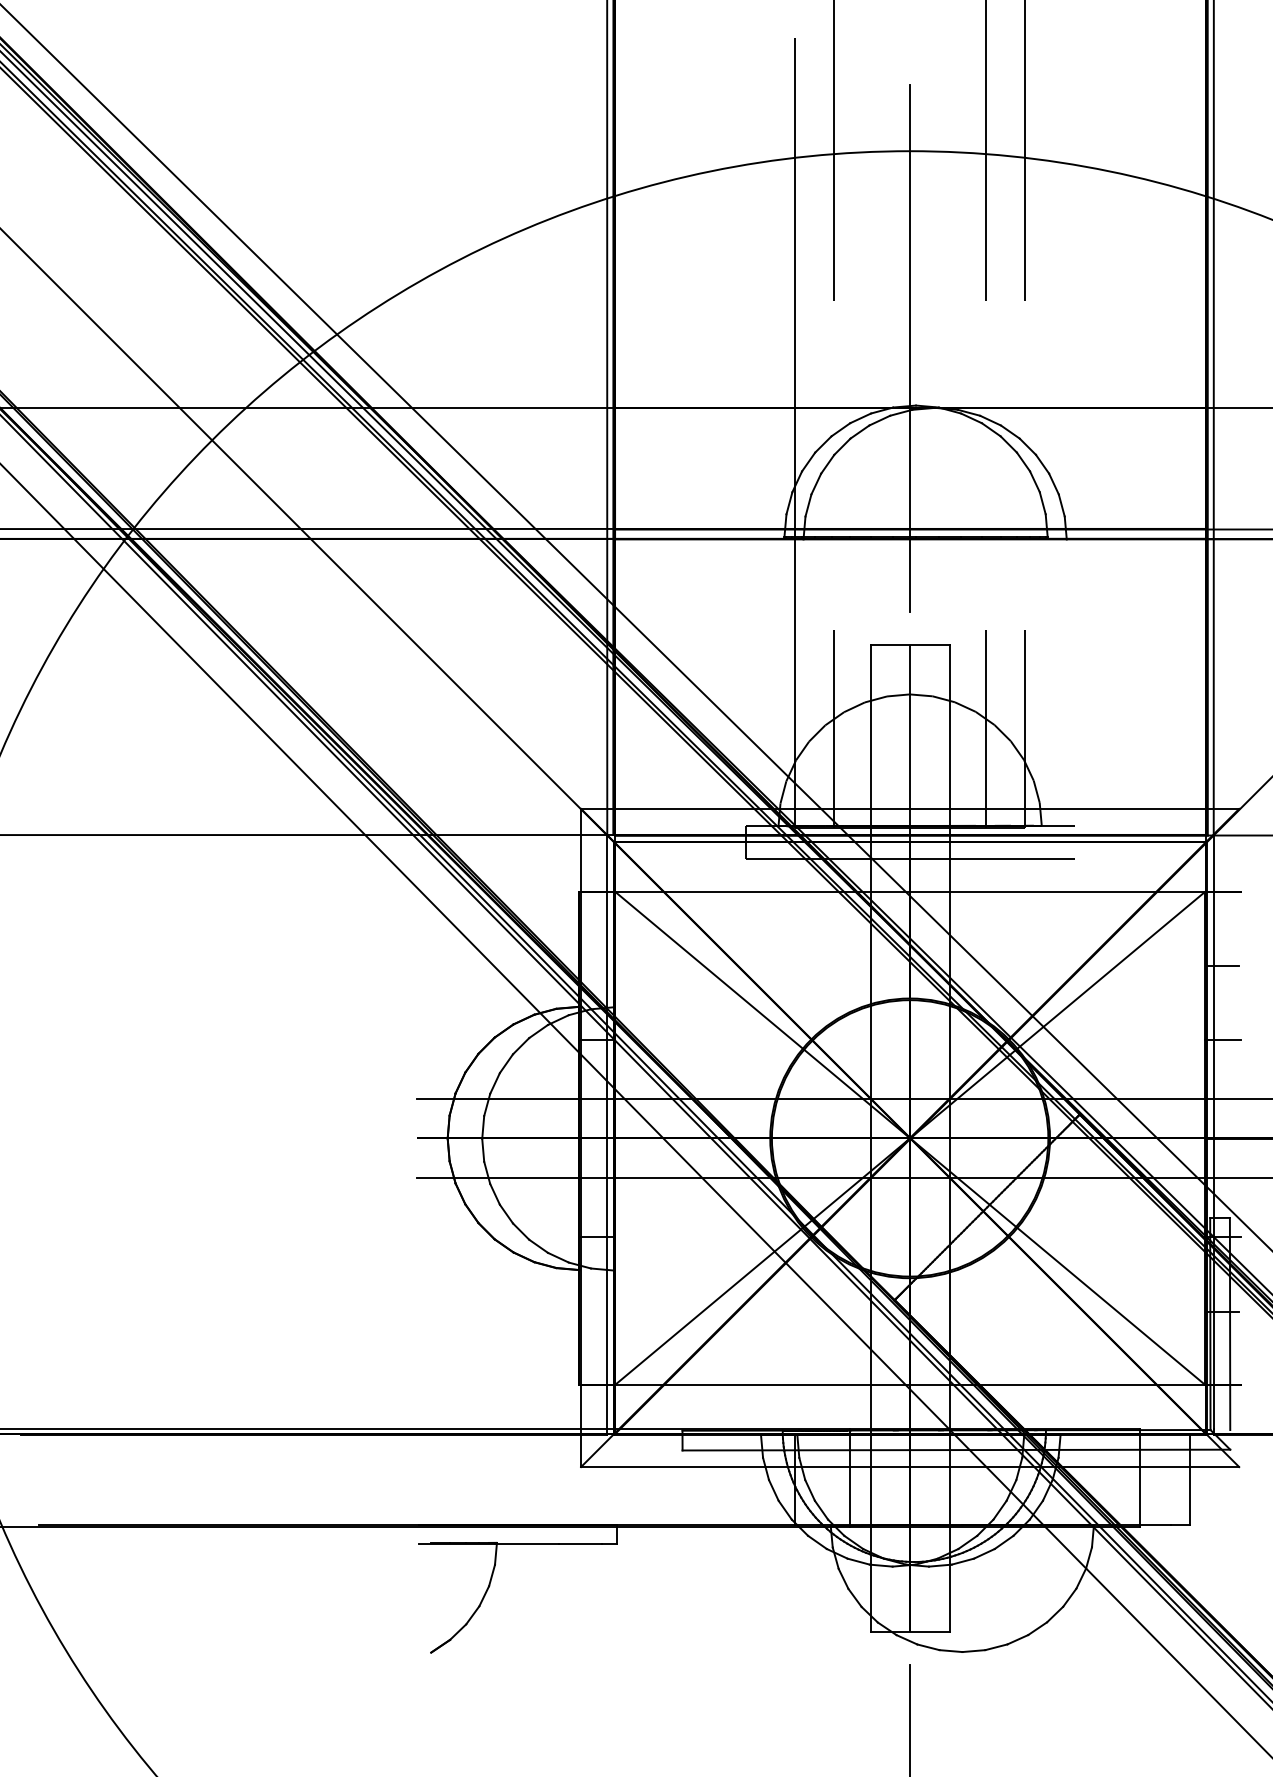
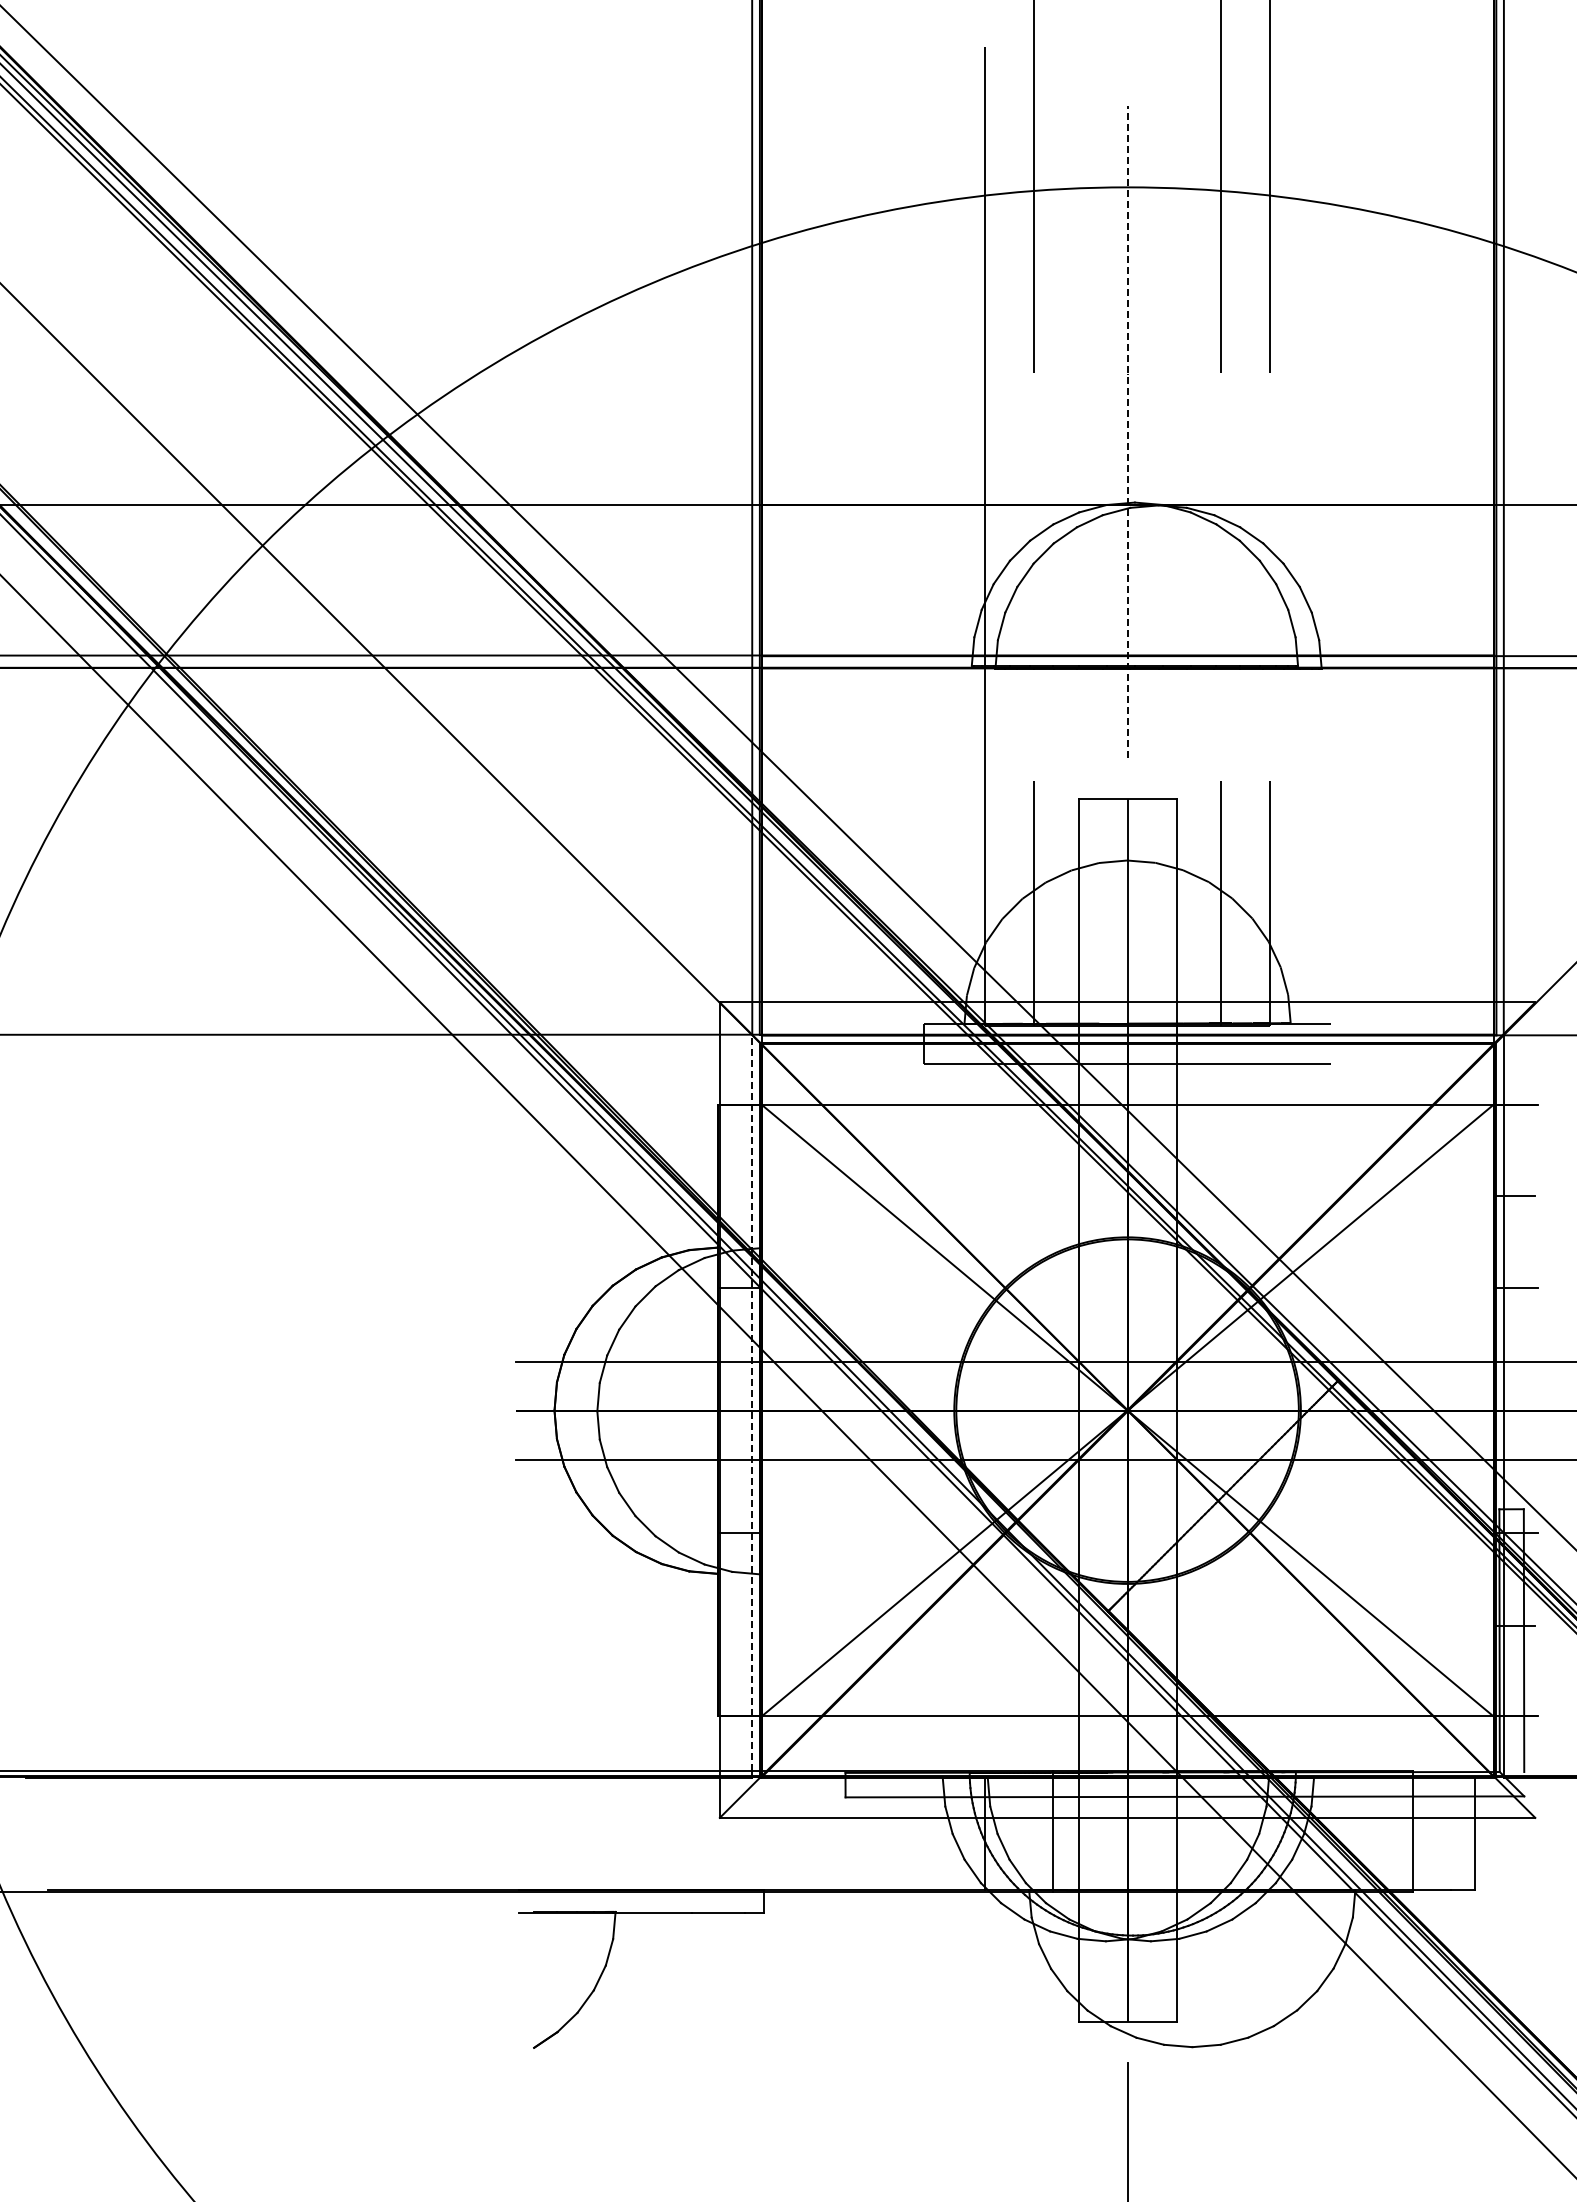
line: (910, 348) -> (1127, 431), solid -> dashed
line: (607, 1131) -> (752, 1401), solid -> dashed

